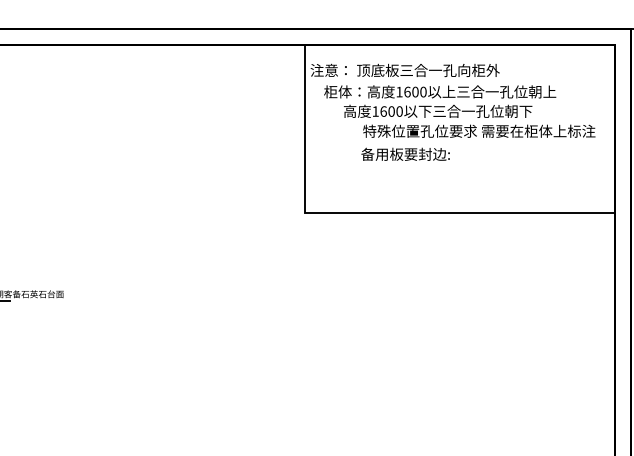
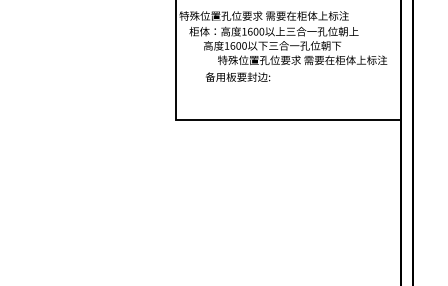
text: (426, 70) -> (264, 16), 注意： 顶底板三合一孔向柜外 -> 特殊位置孔位要求 需要在柜体上标注
text: (405, 153) -> (237, 76), moved

